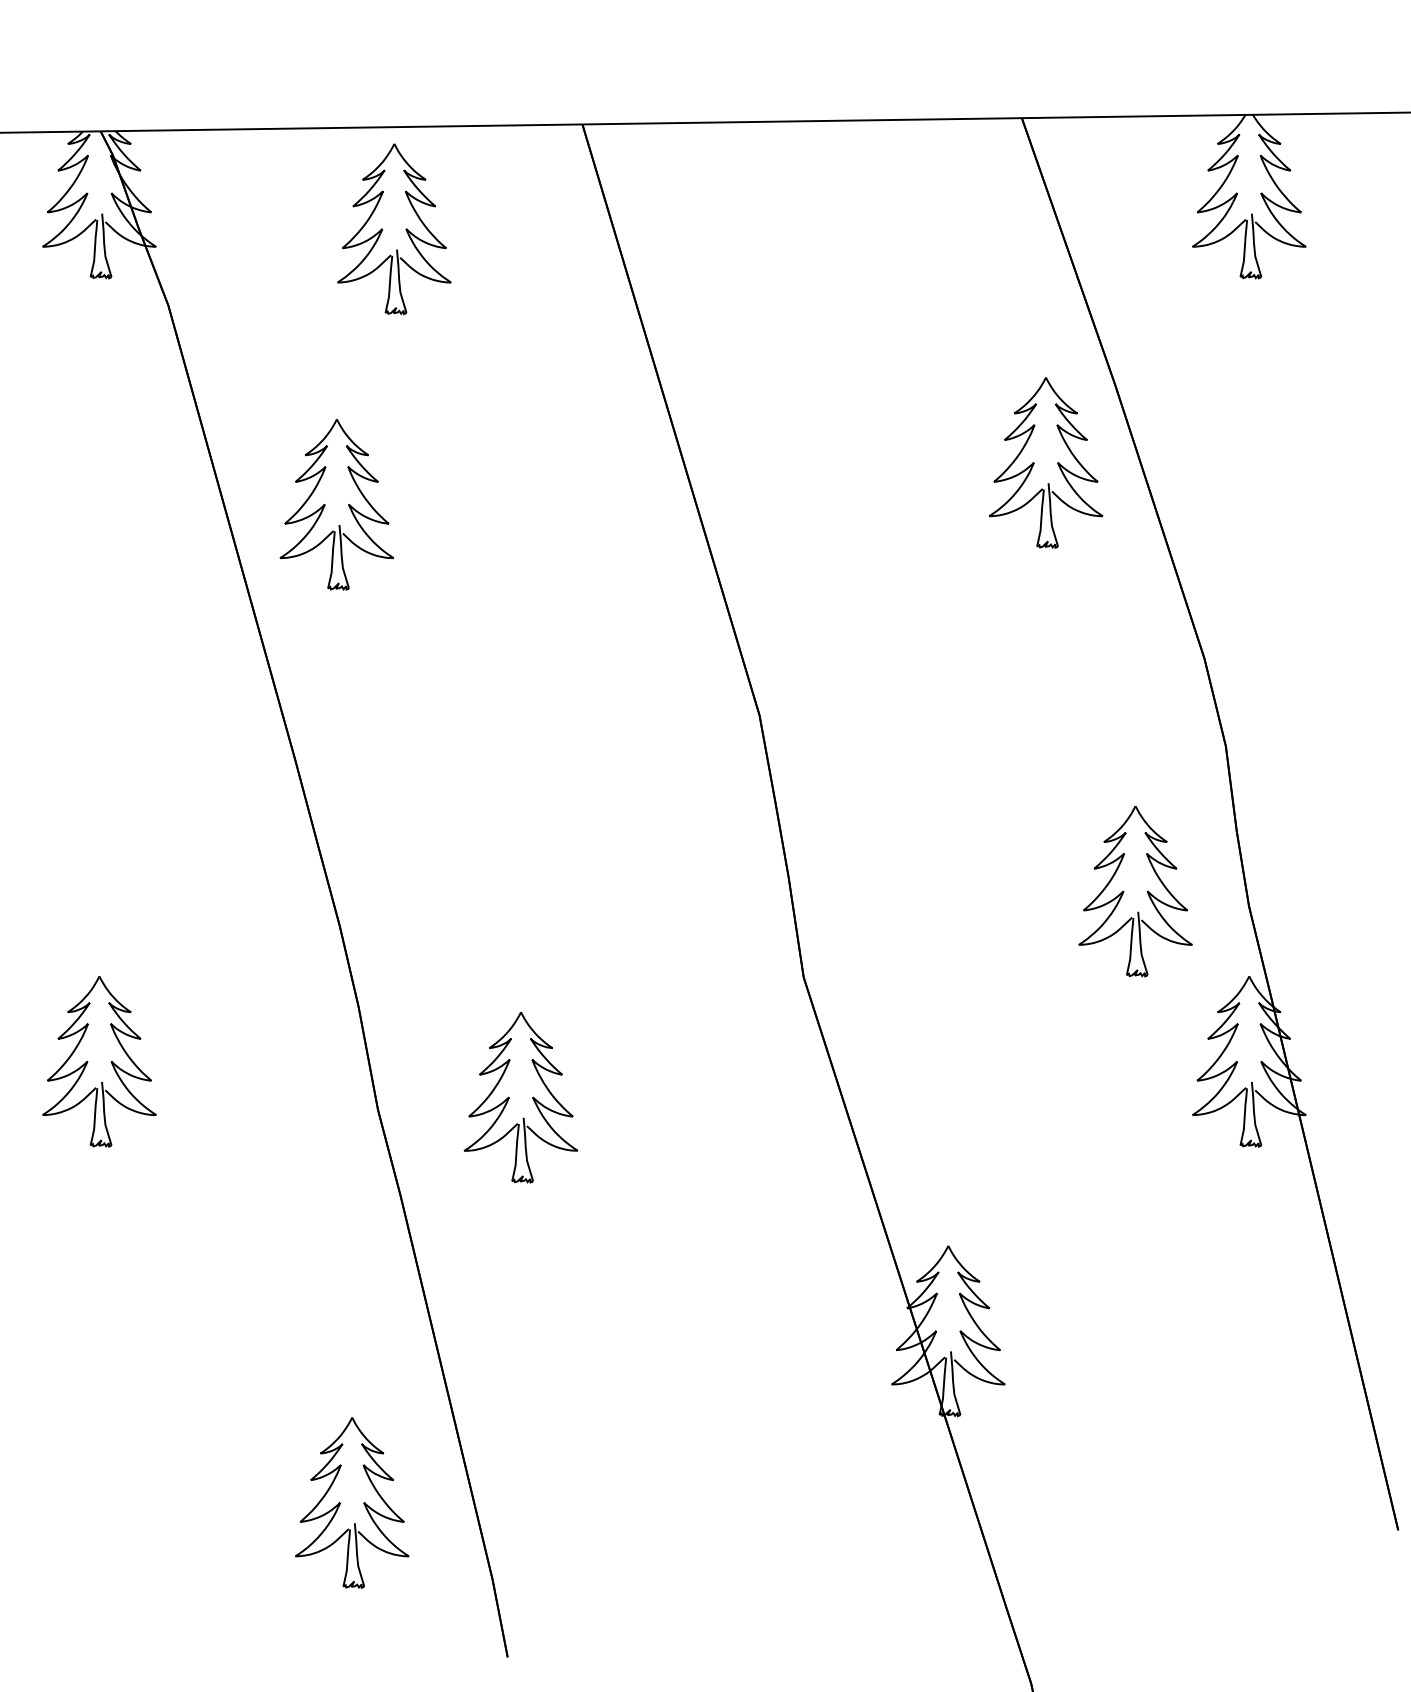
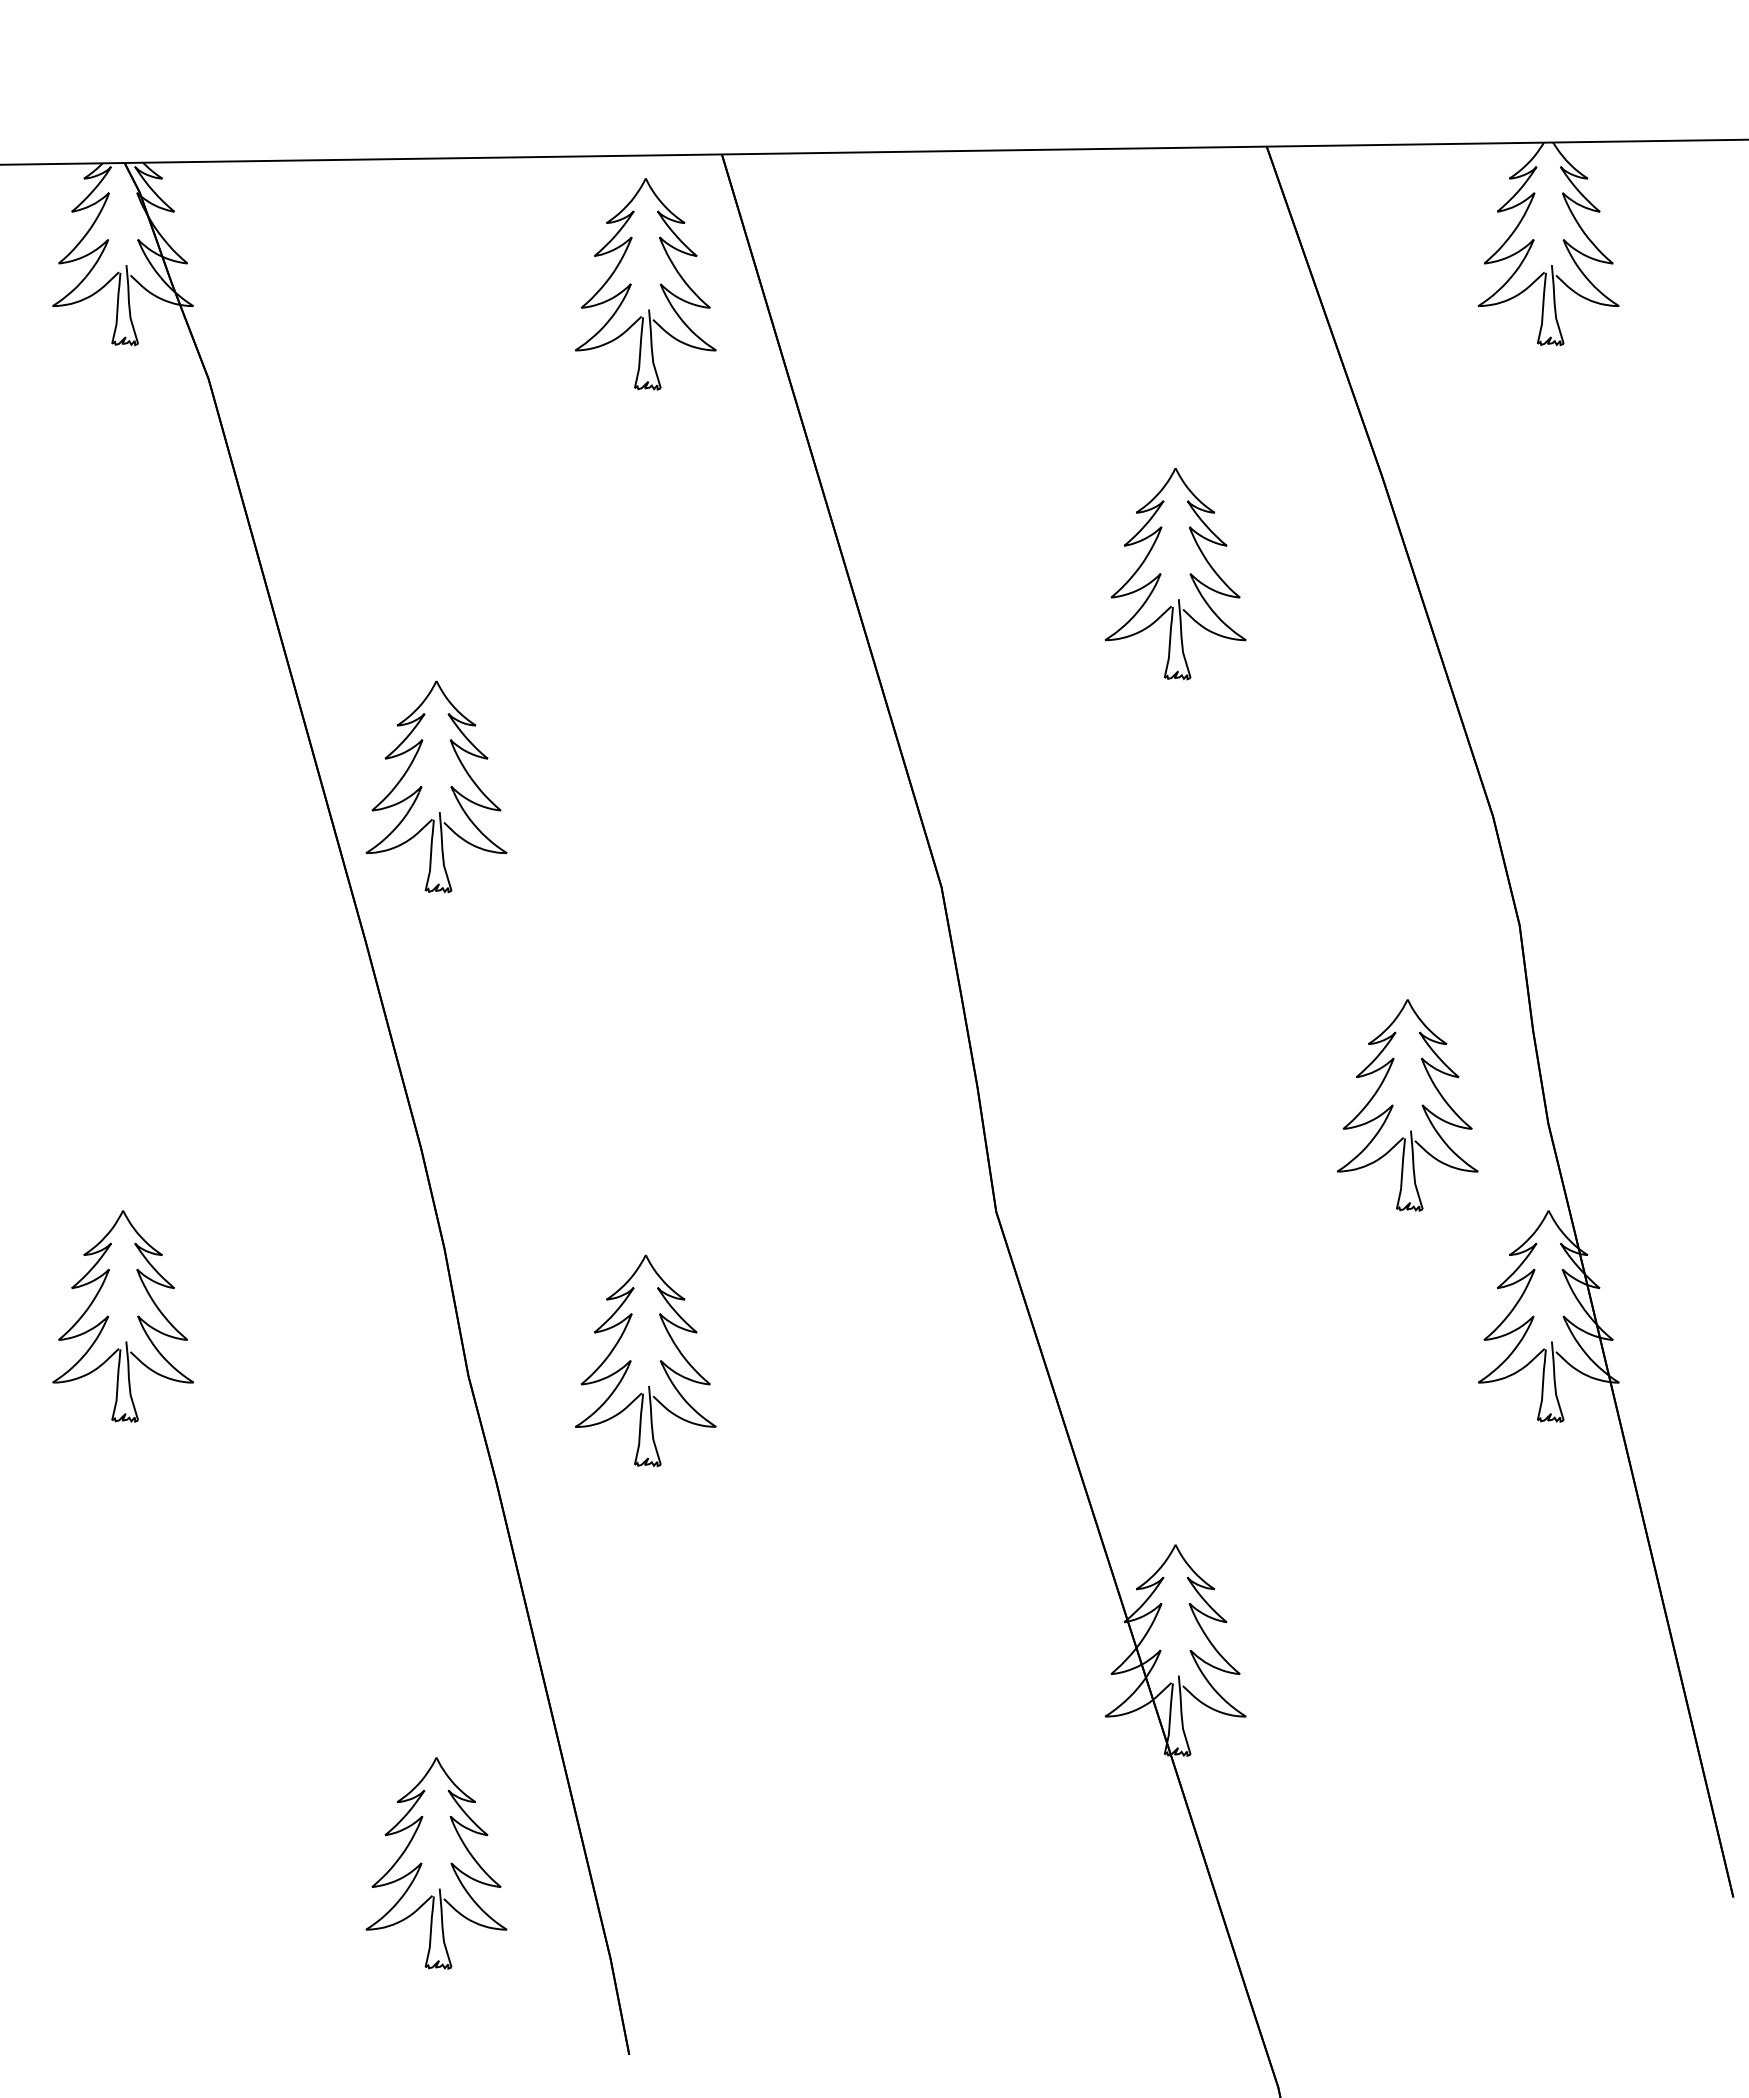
part: (382, 229) -> (631, 284), moved
part: (1034, 463) -> (1161, 574), moved
part: (325, 504) -> (422, 786), moved

